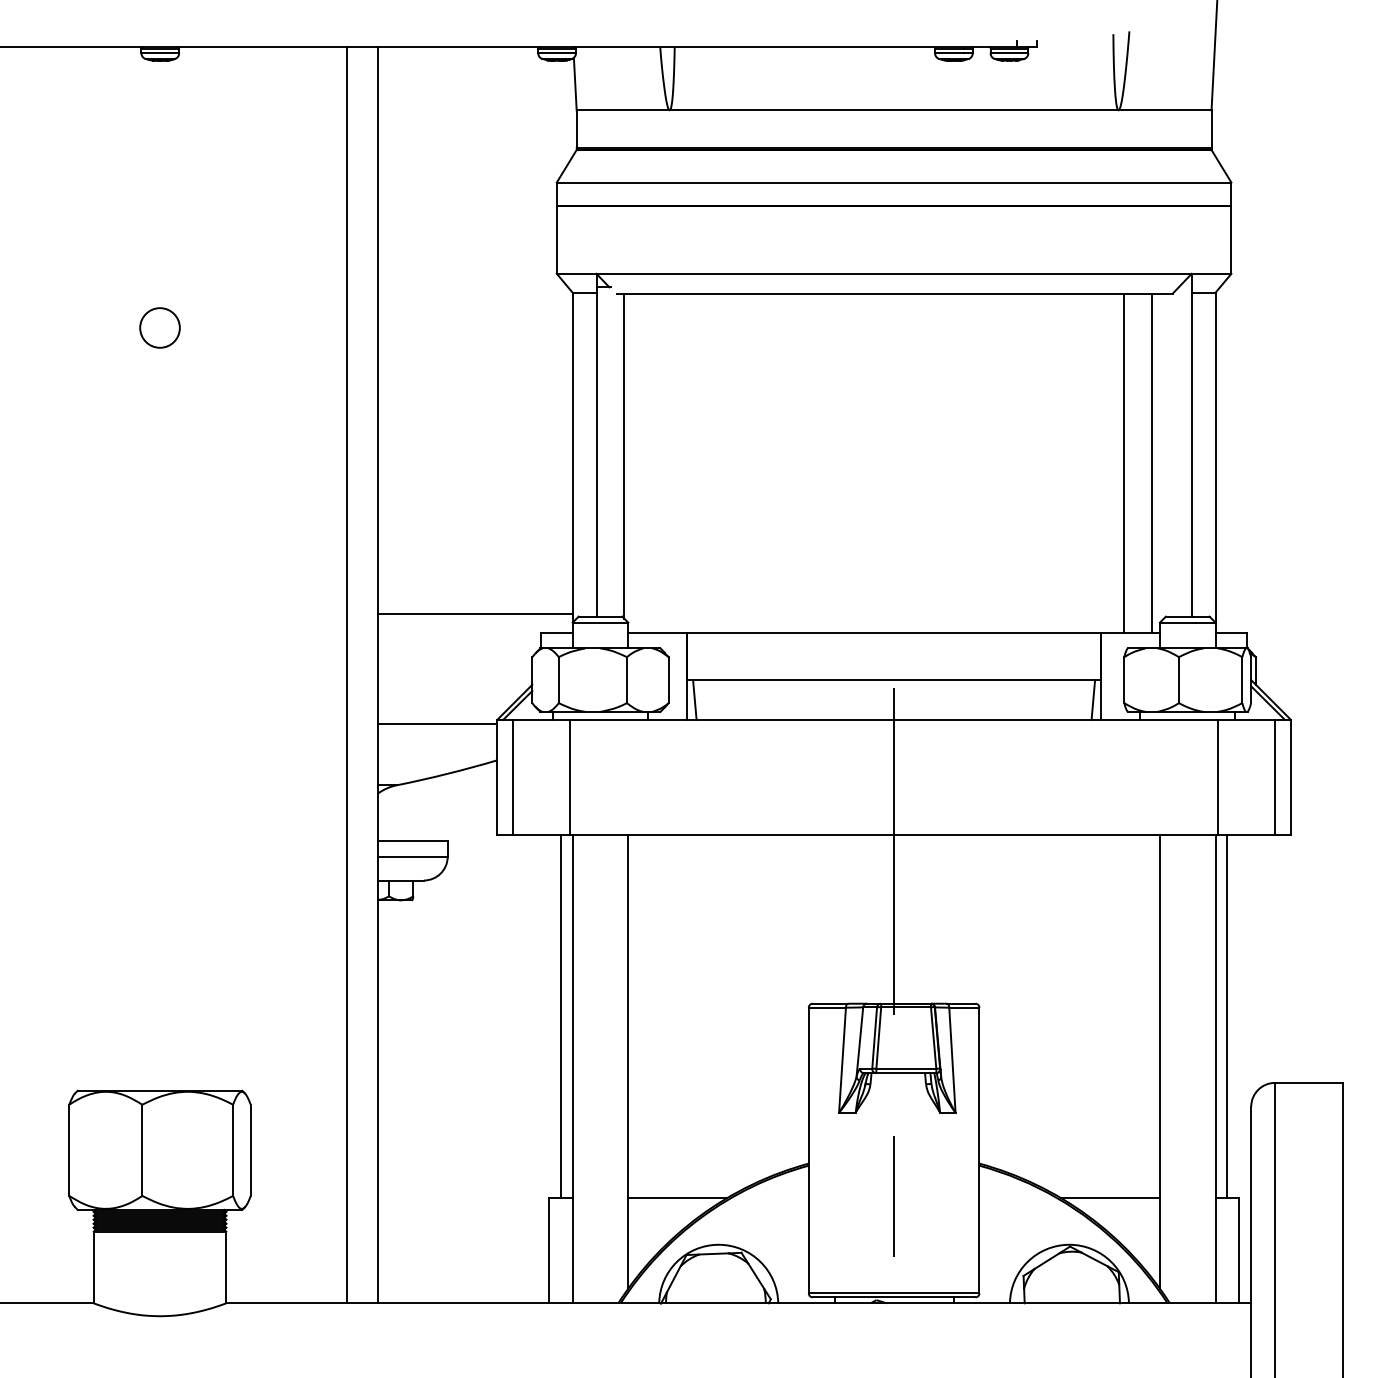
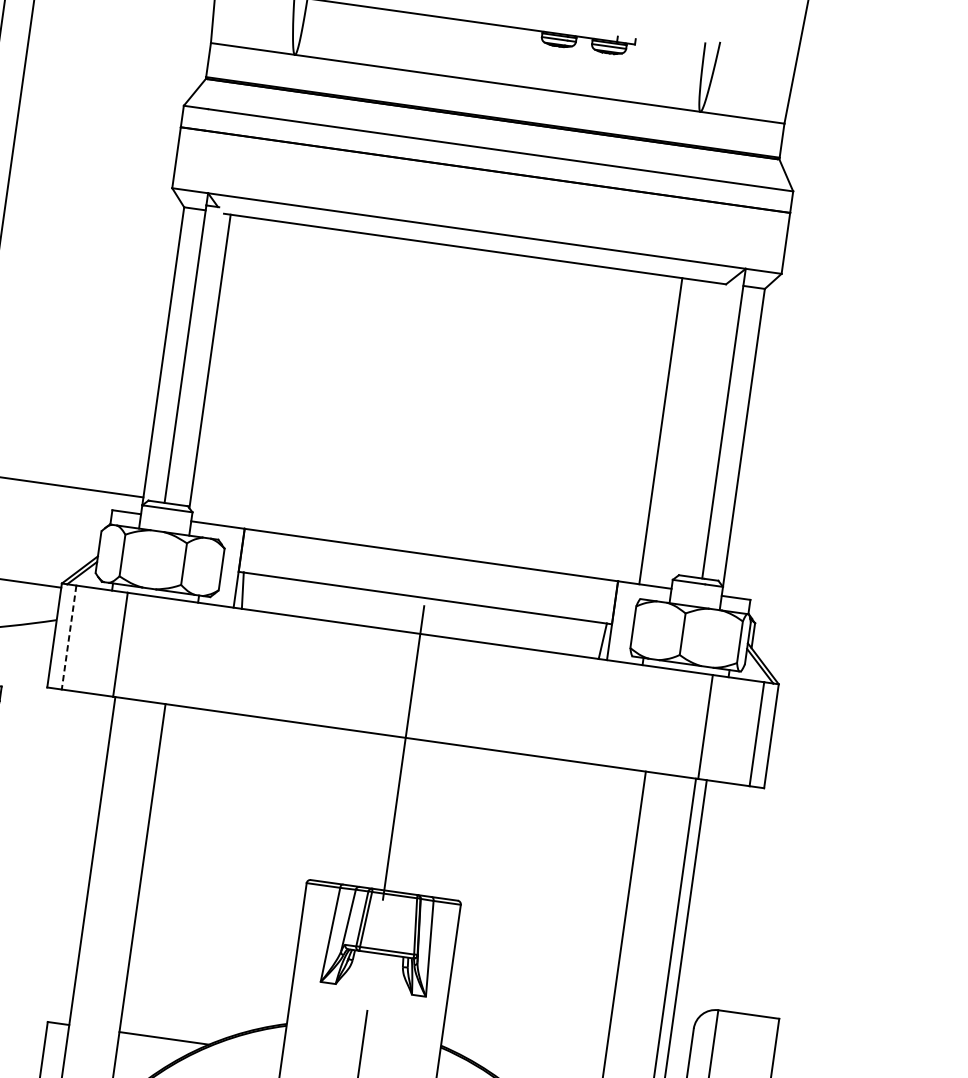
line: (1152, 462) -> (686, 434), removed
line: (513, 777) -> (69, 637), solid -> dashed
line: (560, 1015) -> (81, 858), removed

